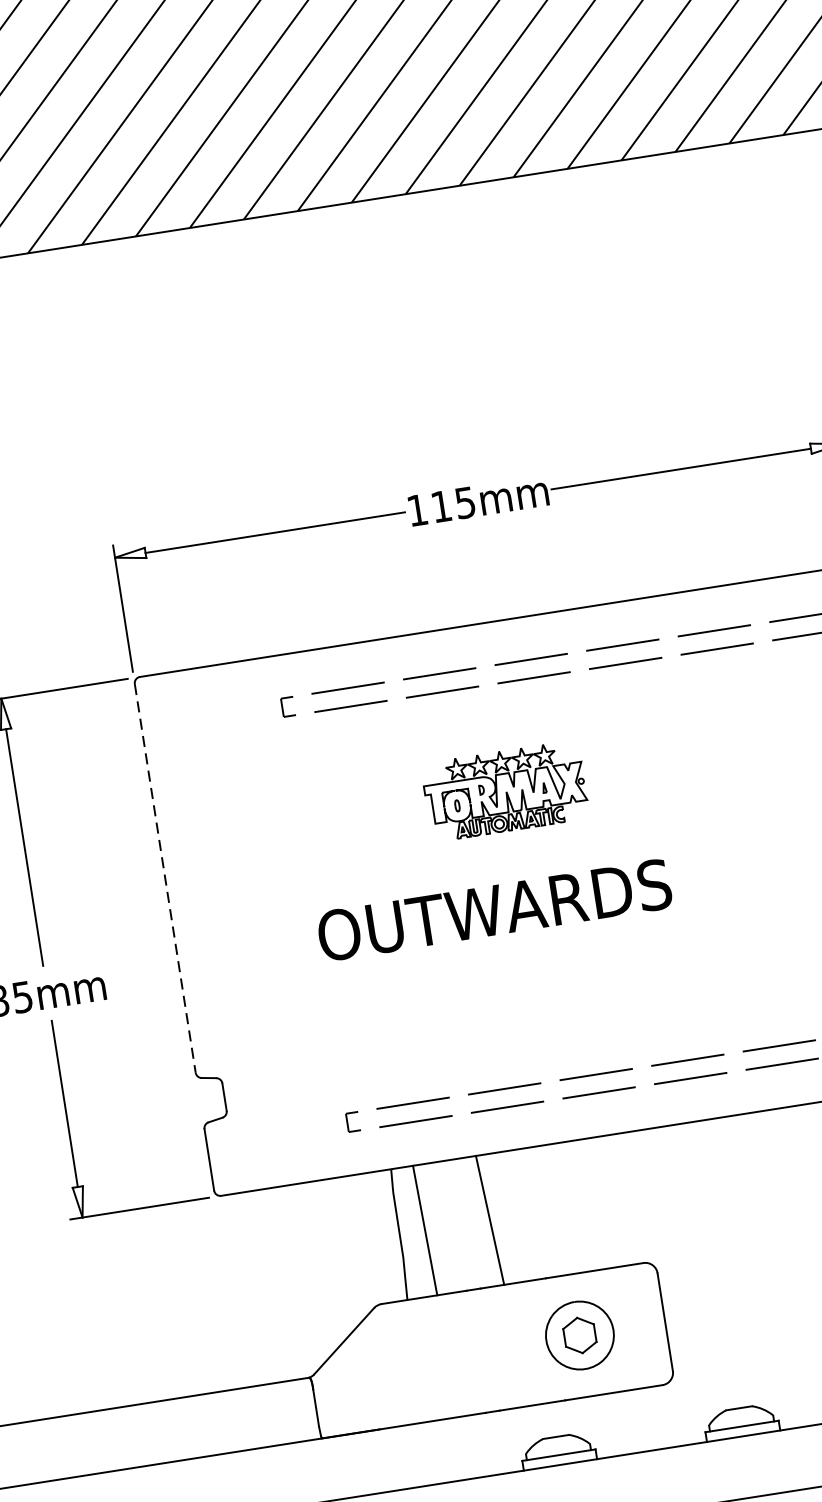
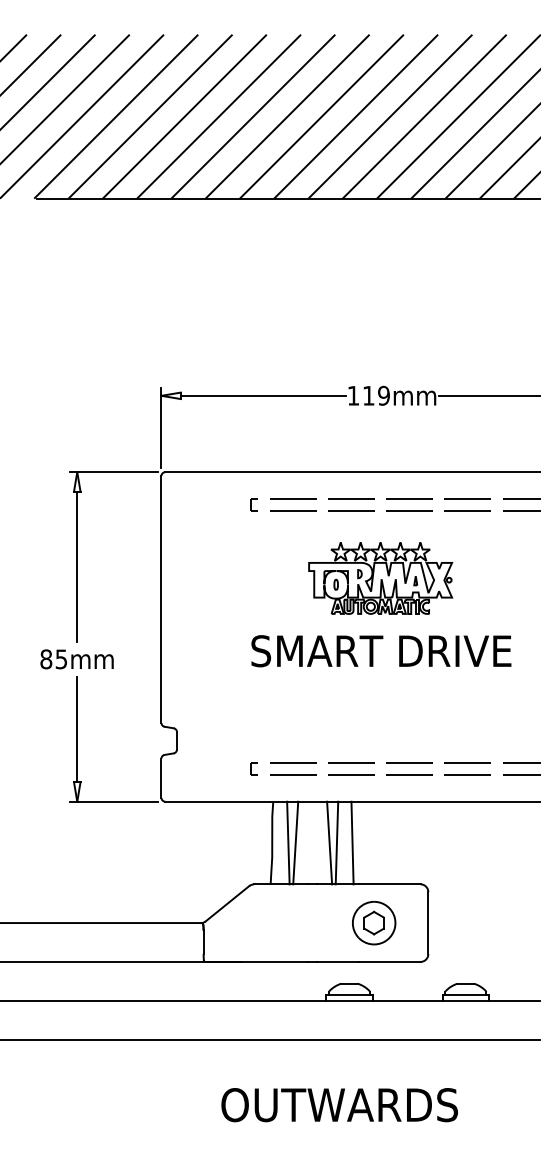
text: (464, 502) -> (383, 395), 115mm -> 119mm
part: (504, 791) -> (380, 578), size x1.43
line: (165, 879) -> (161, 600), dashed -> solid
text: (524, 906) -> (381, 651), OUTWARDS -> SMART DRIVE
line: (525, 1213) -> (352, 842), added
line: (500, 1217) -> (336, 842), added
line: (436, 1227) -> (295, 842), added

